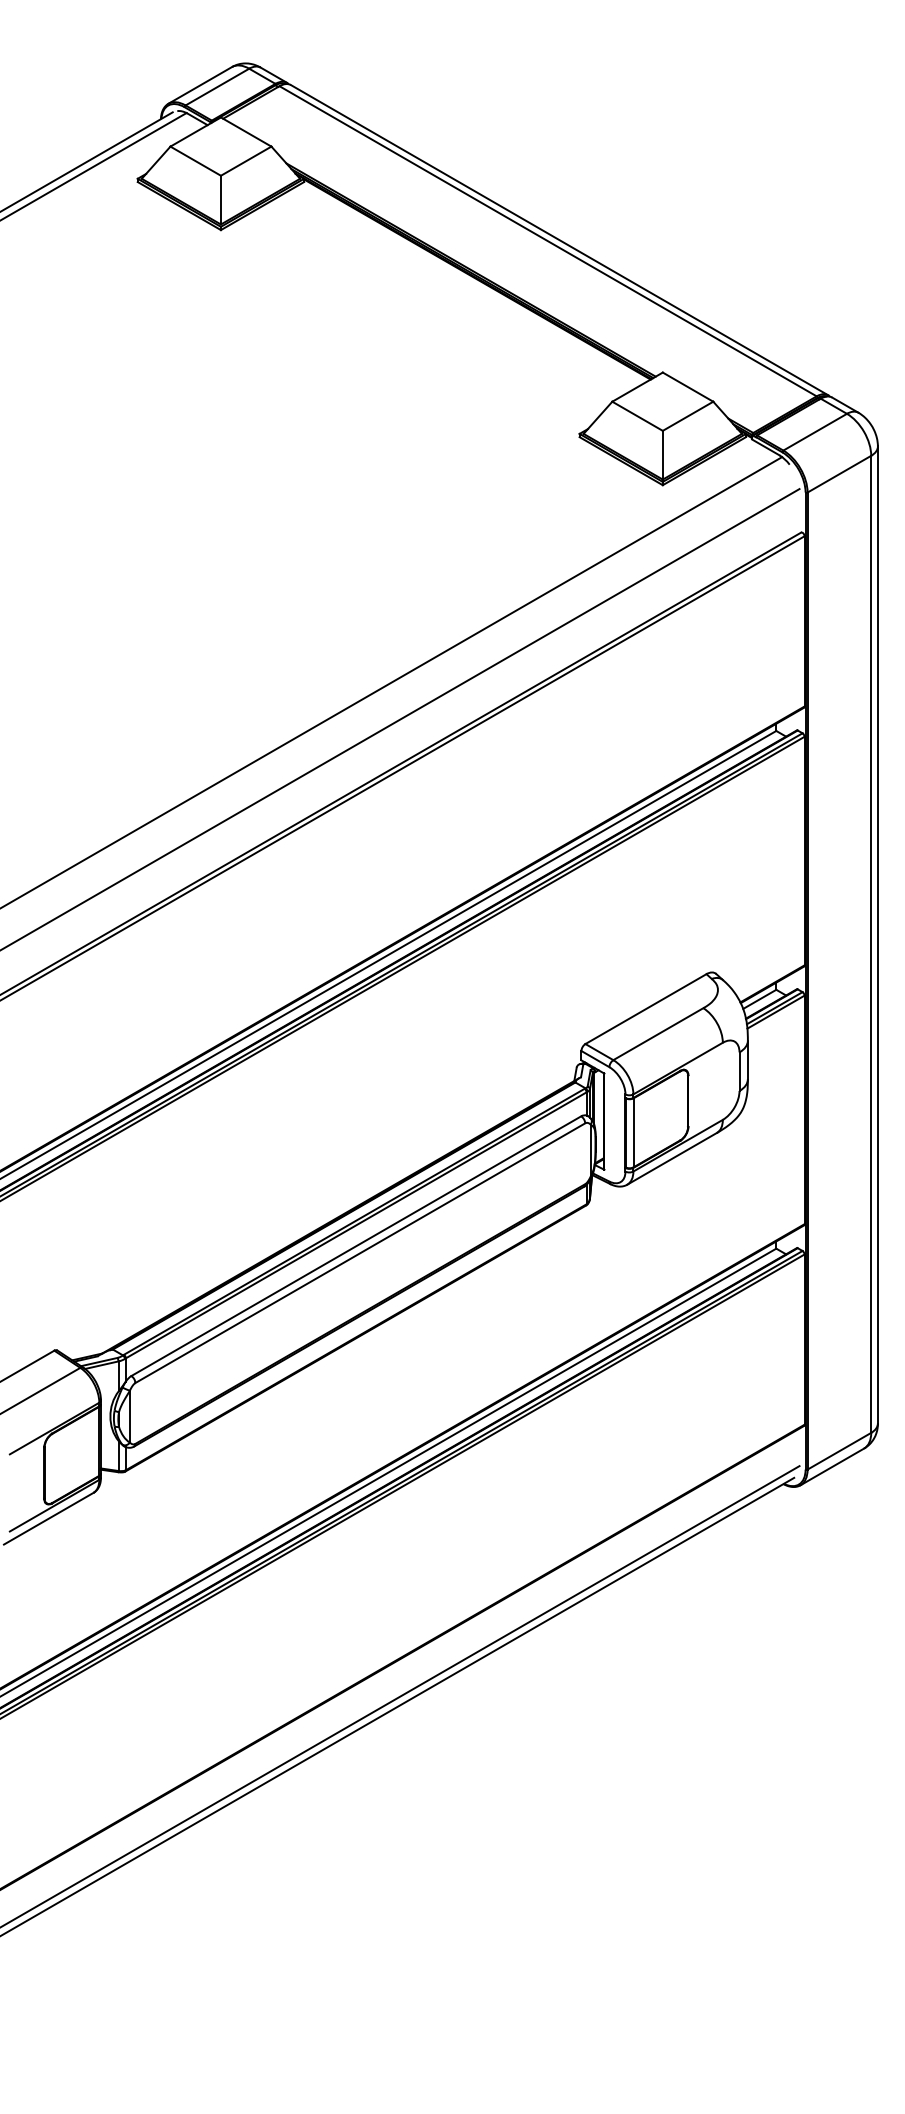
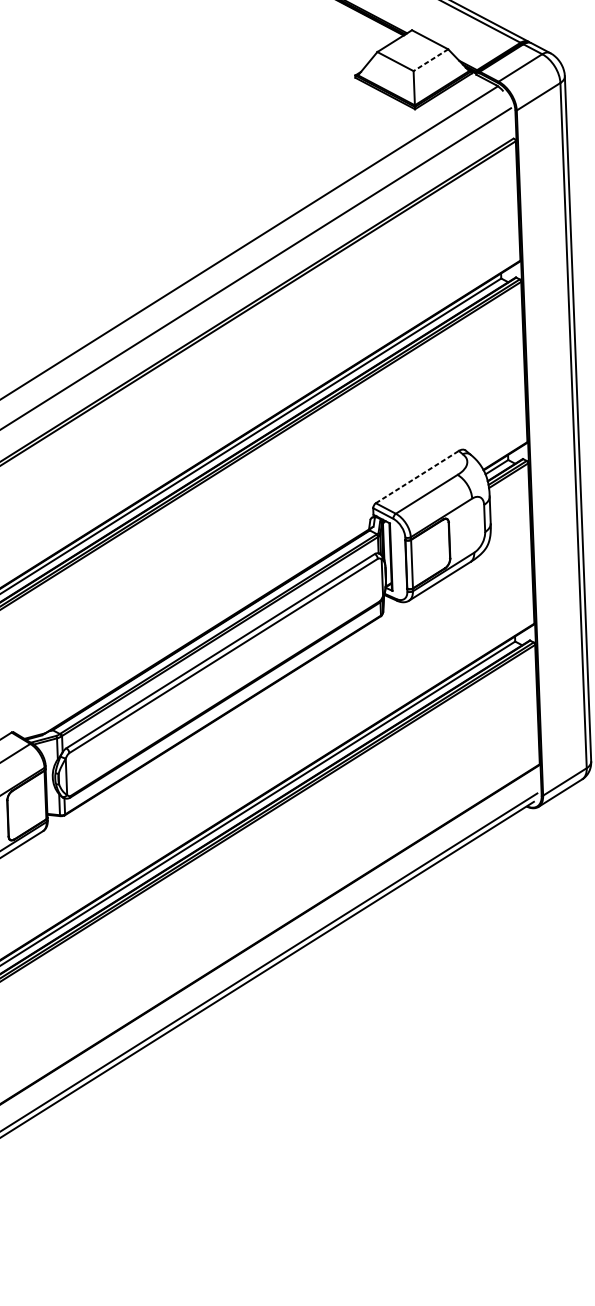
line: (687, 416) -> (430, 60), solid -> dashed
line: (645, 1009) -> (417, 477), solid -> dashed

